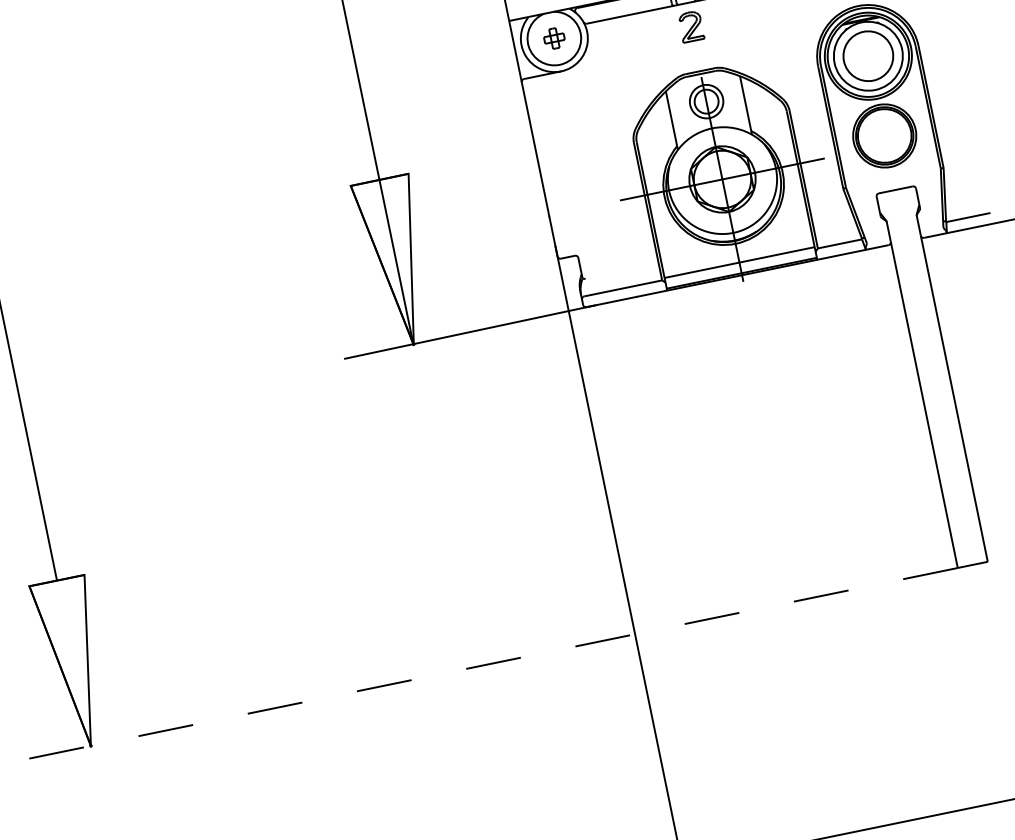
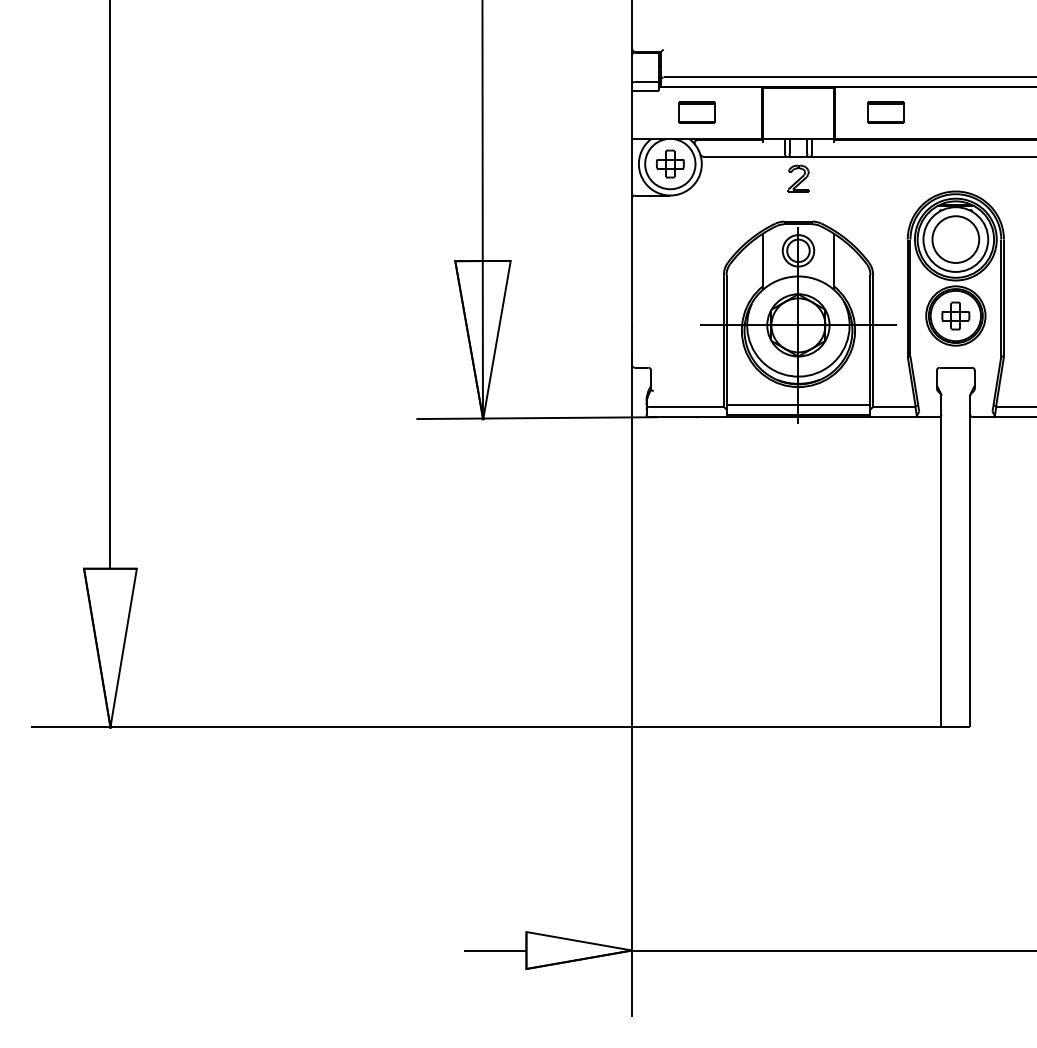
part: (554, 37) -> (670, 163), size x1.43
part: (884, 135) -> (955, 315), added
line: (482, 665) -> (485, 727), dashed -> solid

